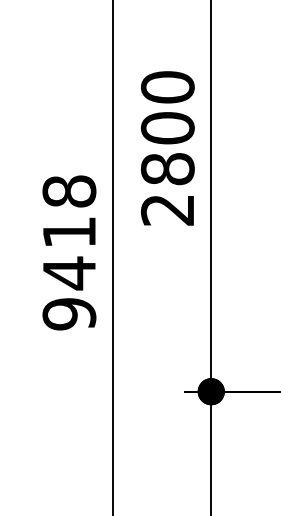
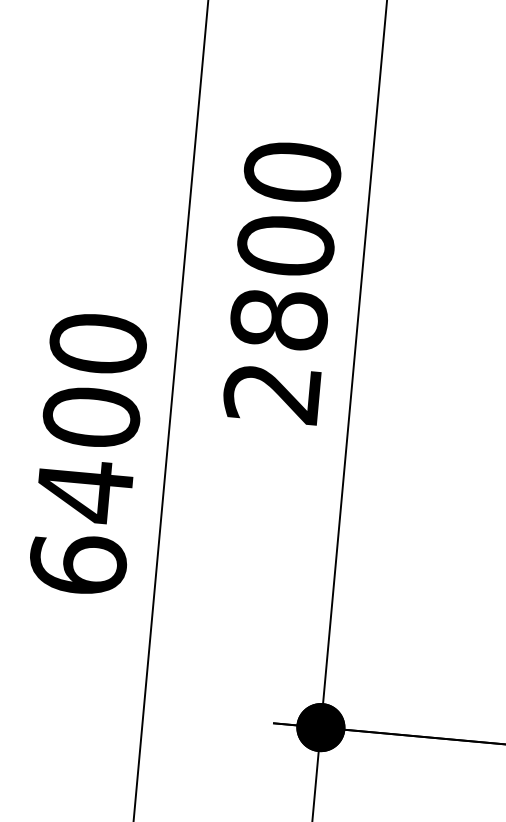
text: (69, 252) -> (88, 453), 9418 -> 6400

